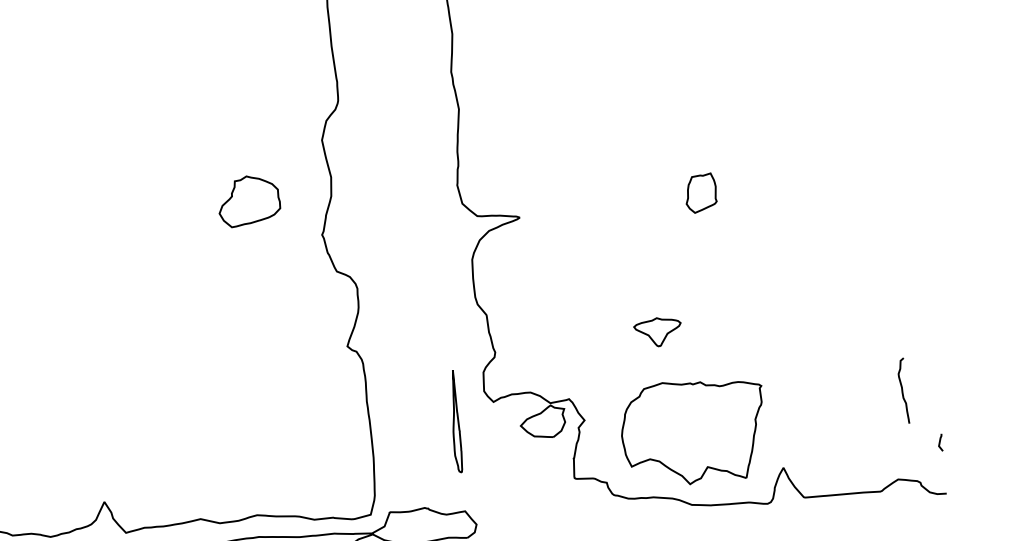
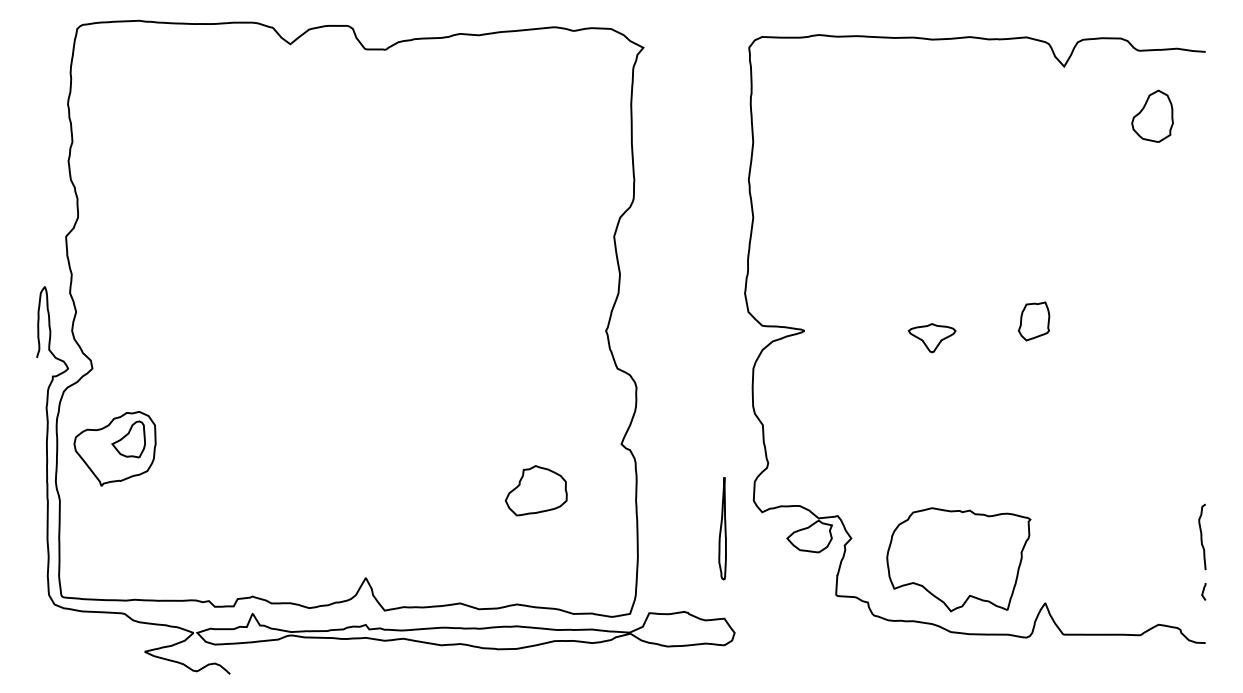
part: (701, 193) -> (1034, 321), moved
part: (248, 200) -> (535, 490), moved
part: (657, 332) -> (931, 338), moved
curve: (903, 390) -> (1202, 536), moved

